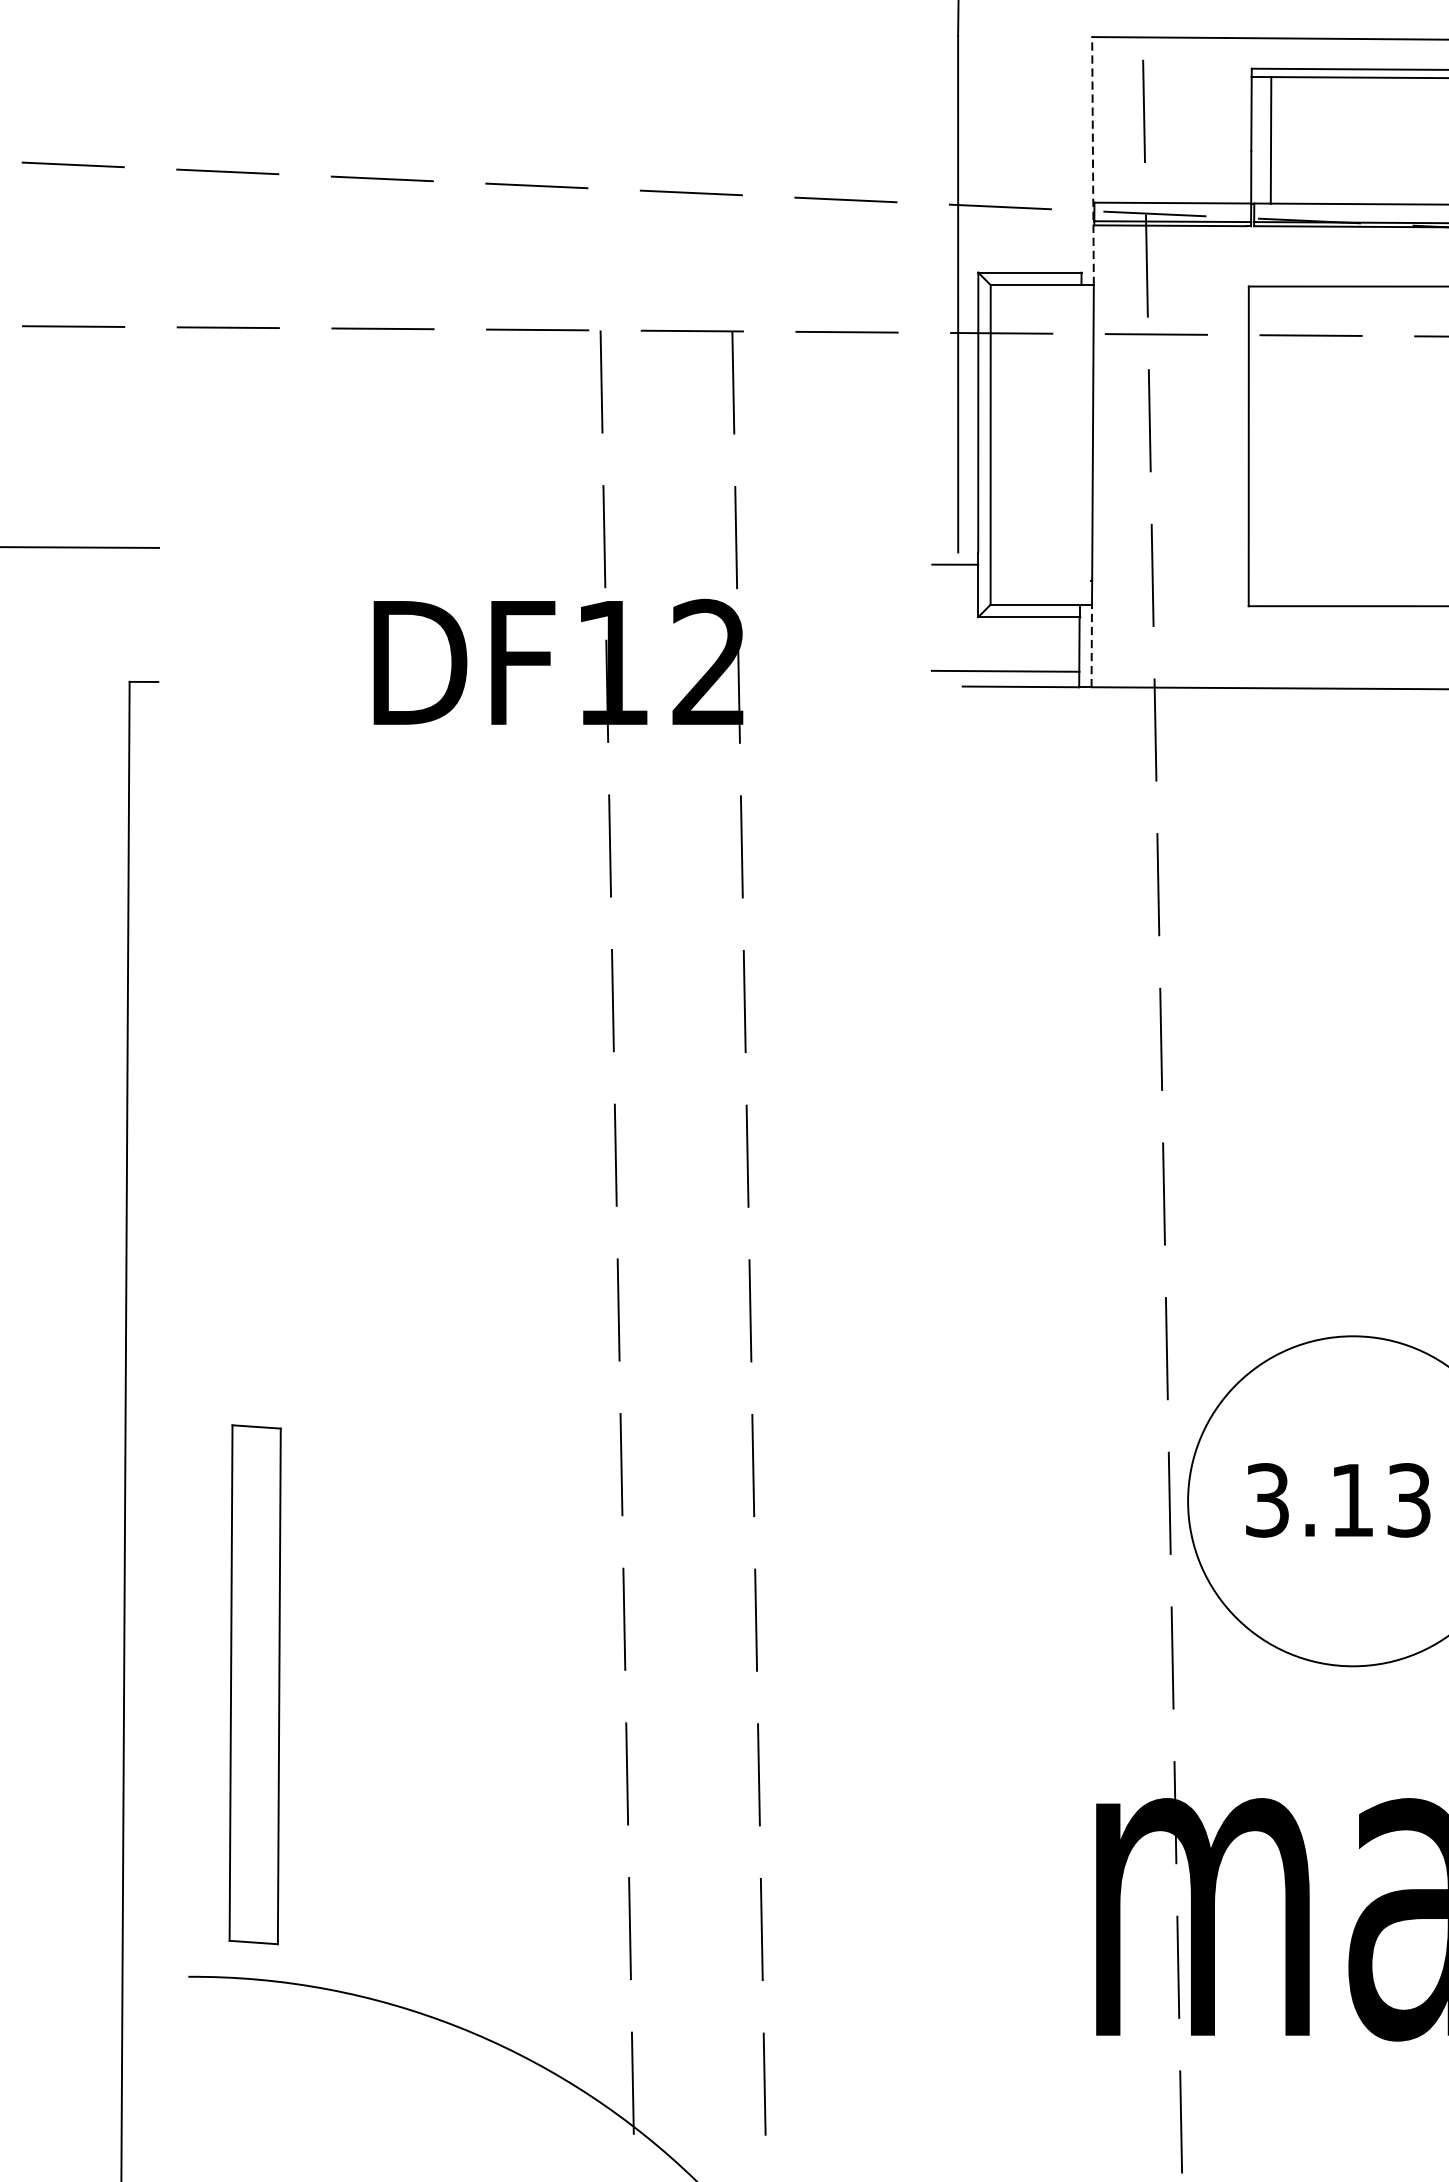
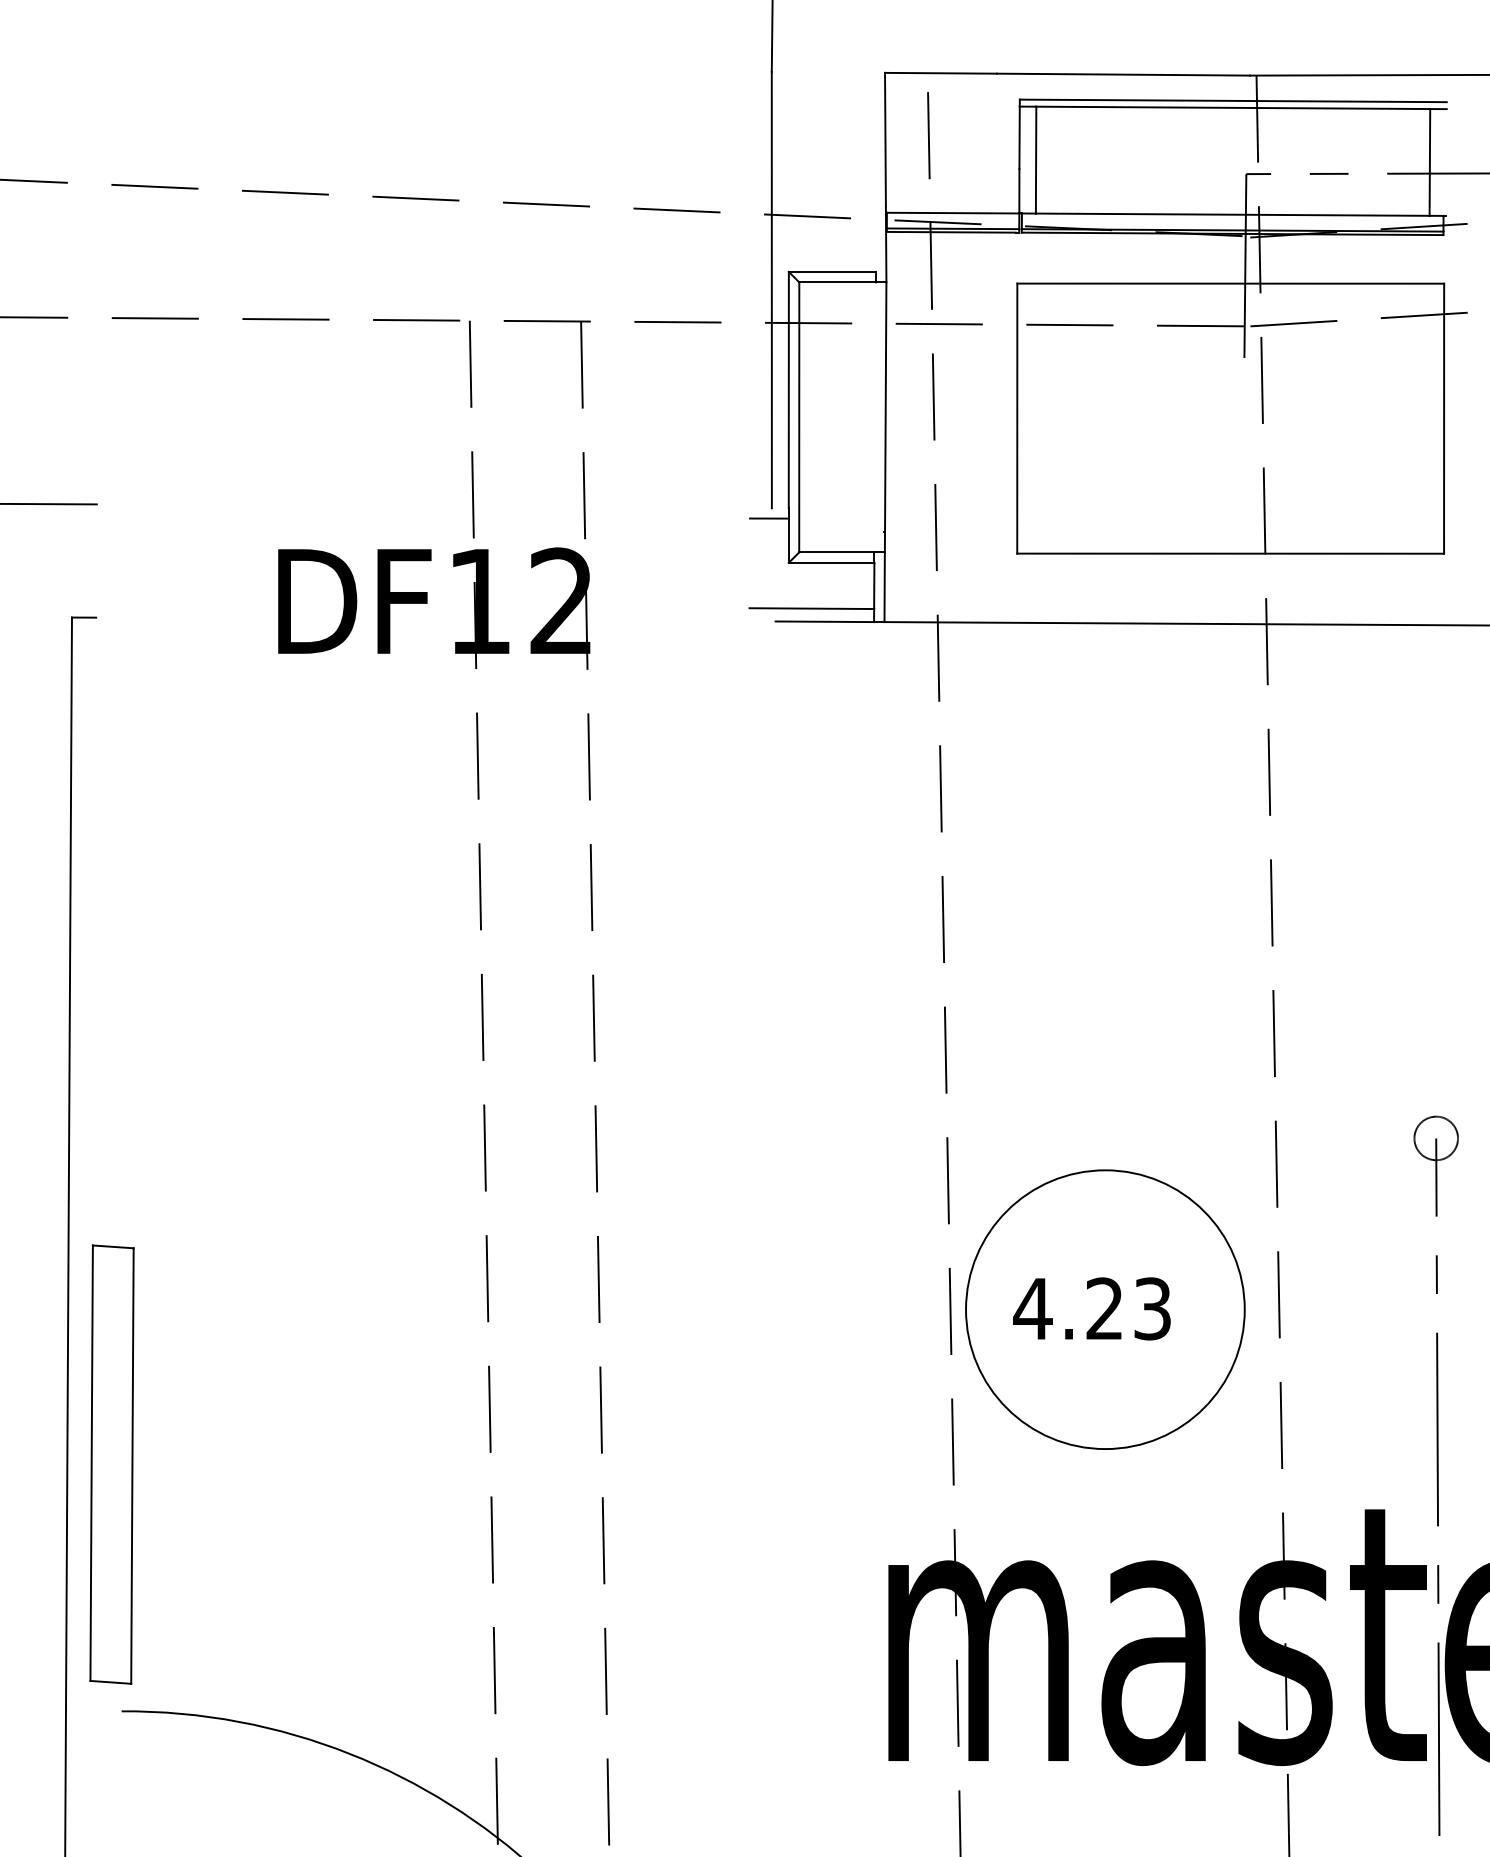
line: (1092, 160) -> (885, 177), dashed -> solid
line: (1091, 646) -> (884, 587), dashed -> solid
text: (1308, 1499) -> (1067, 1308), 3.13 -> 4.23
part: (254, 1684) -> (111, 1464), moved

